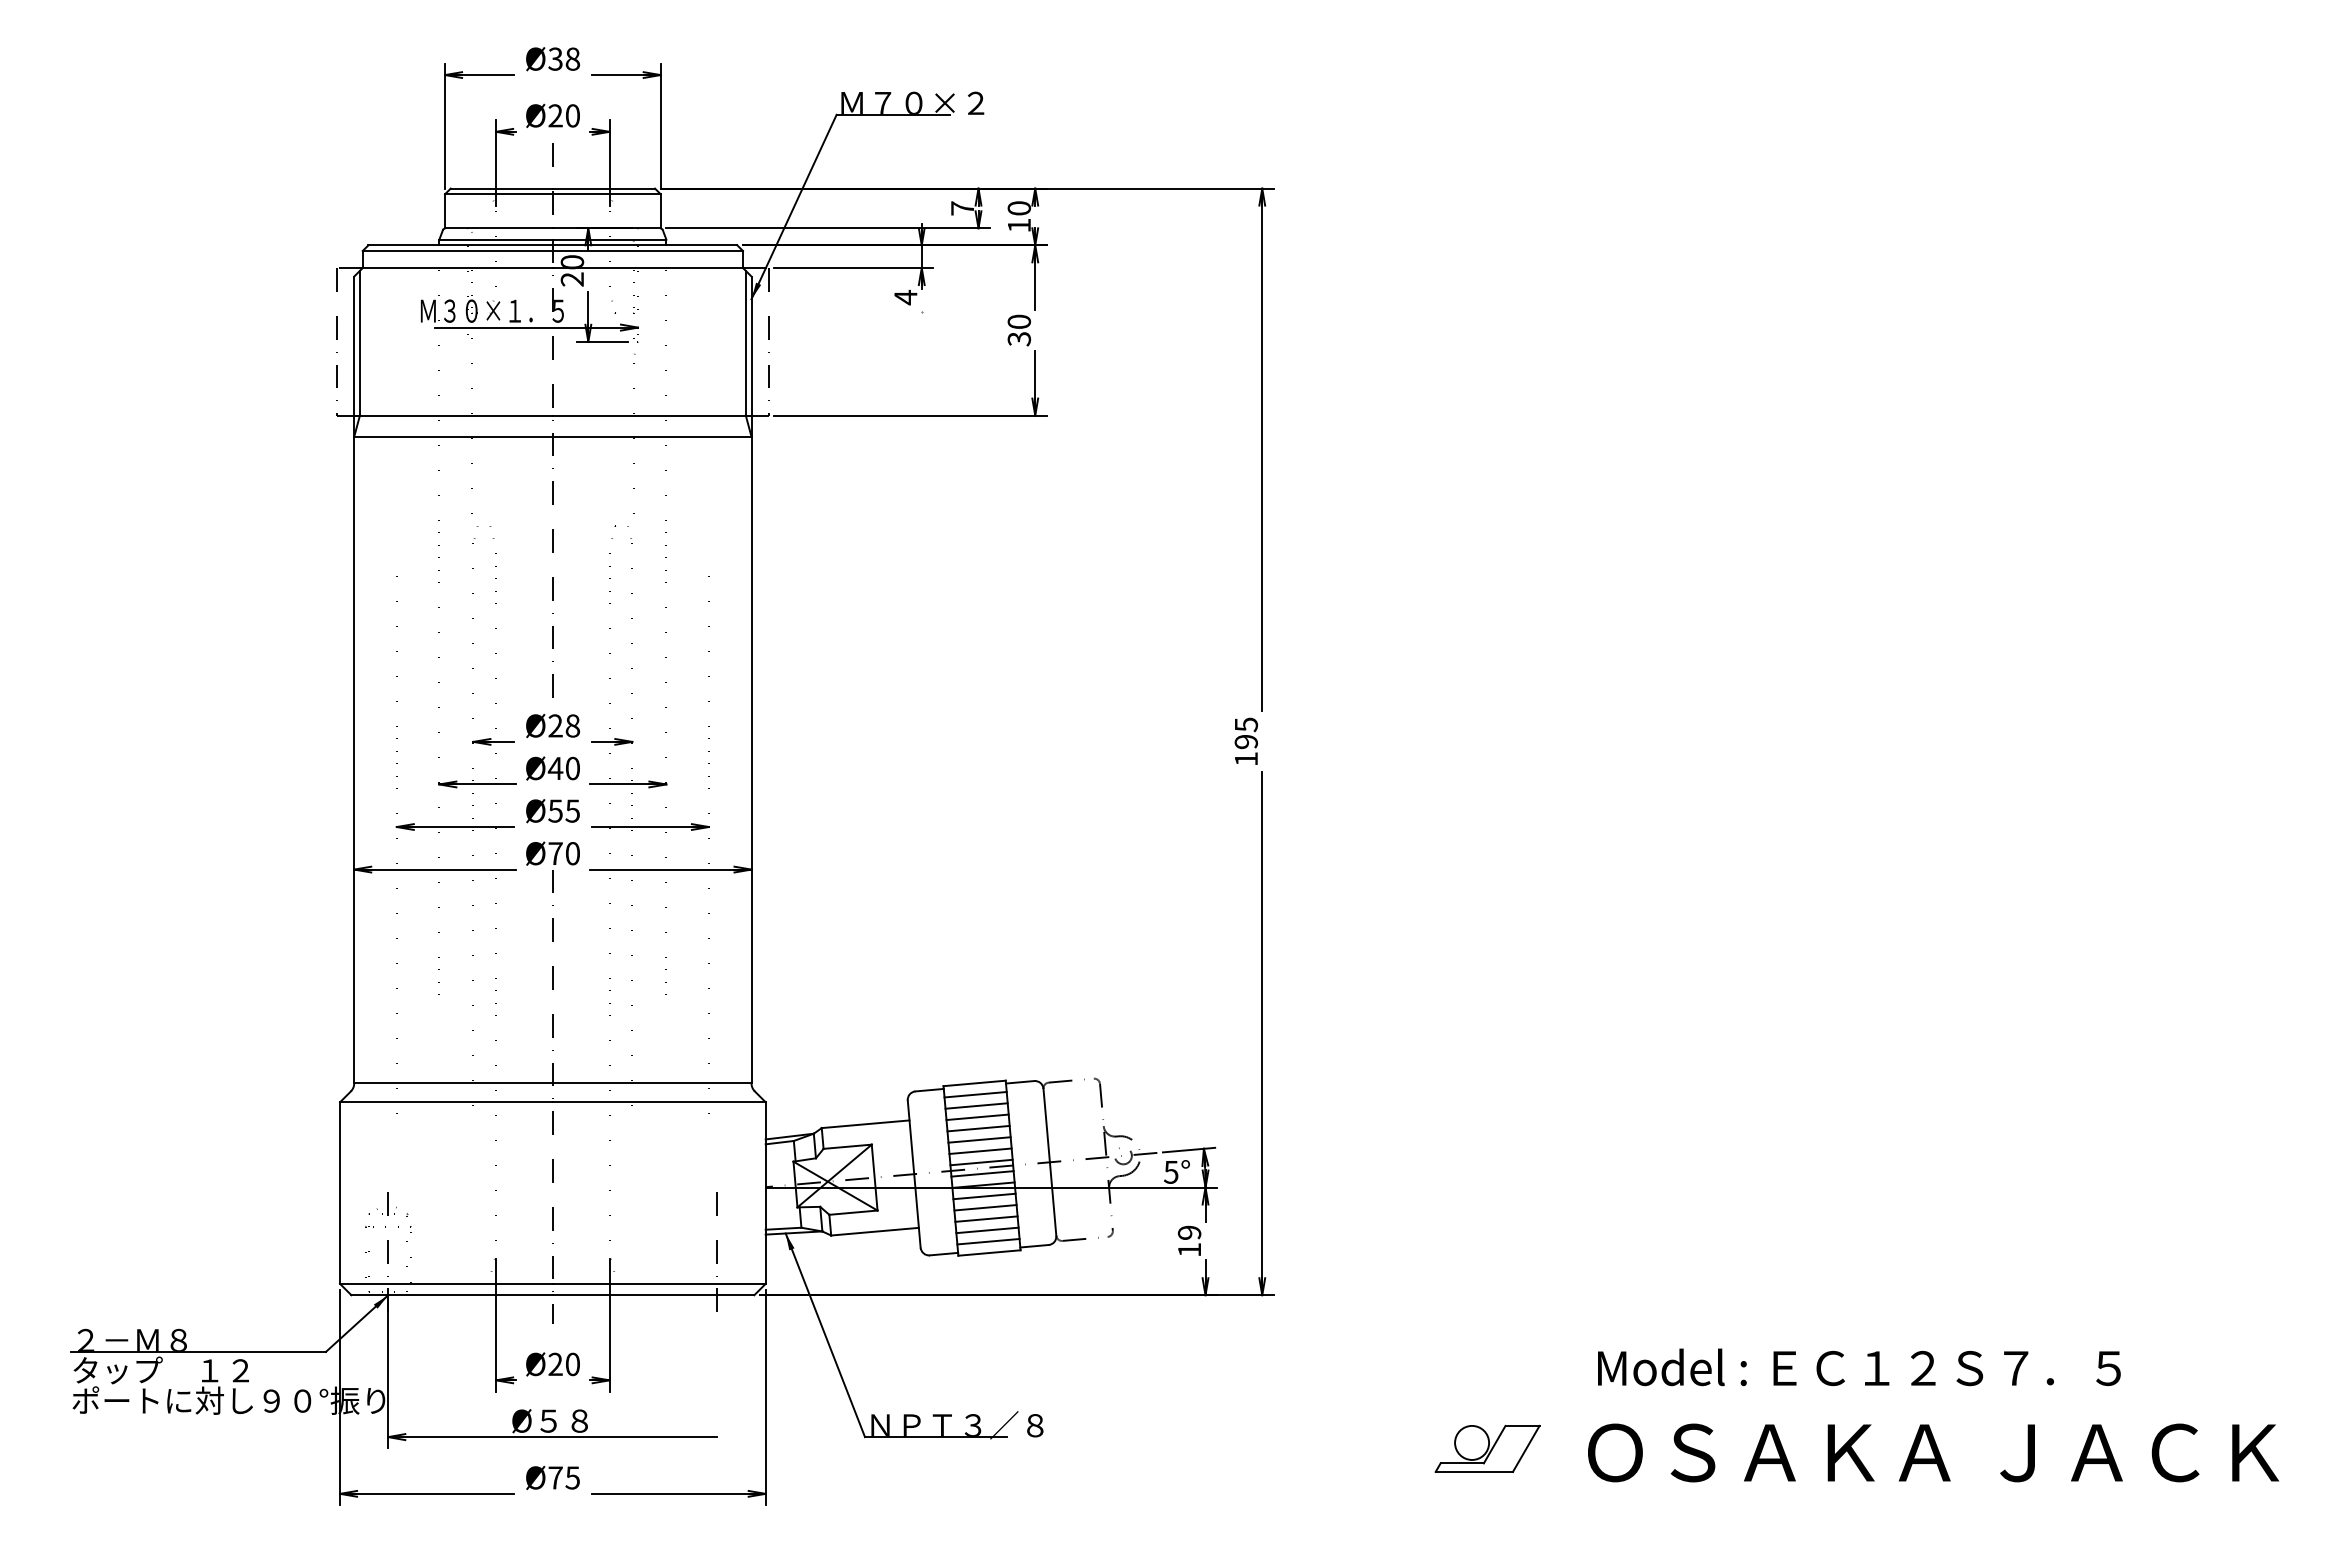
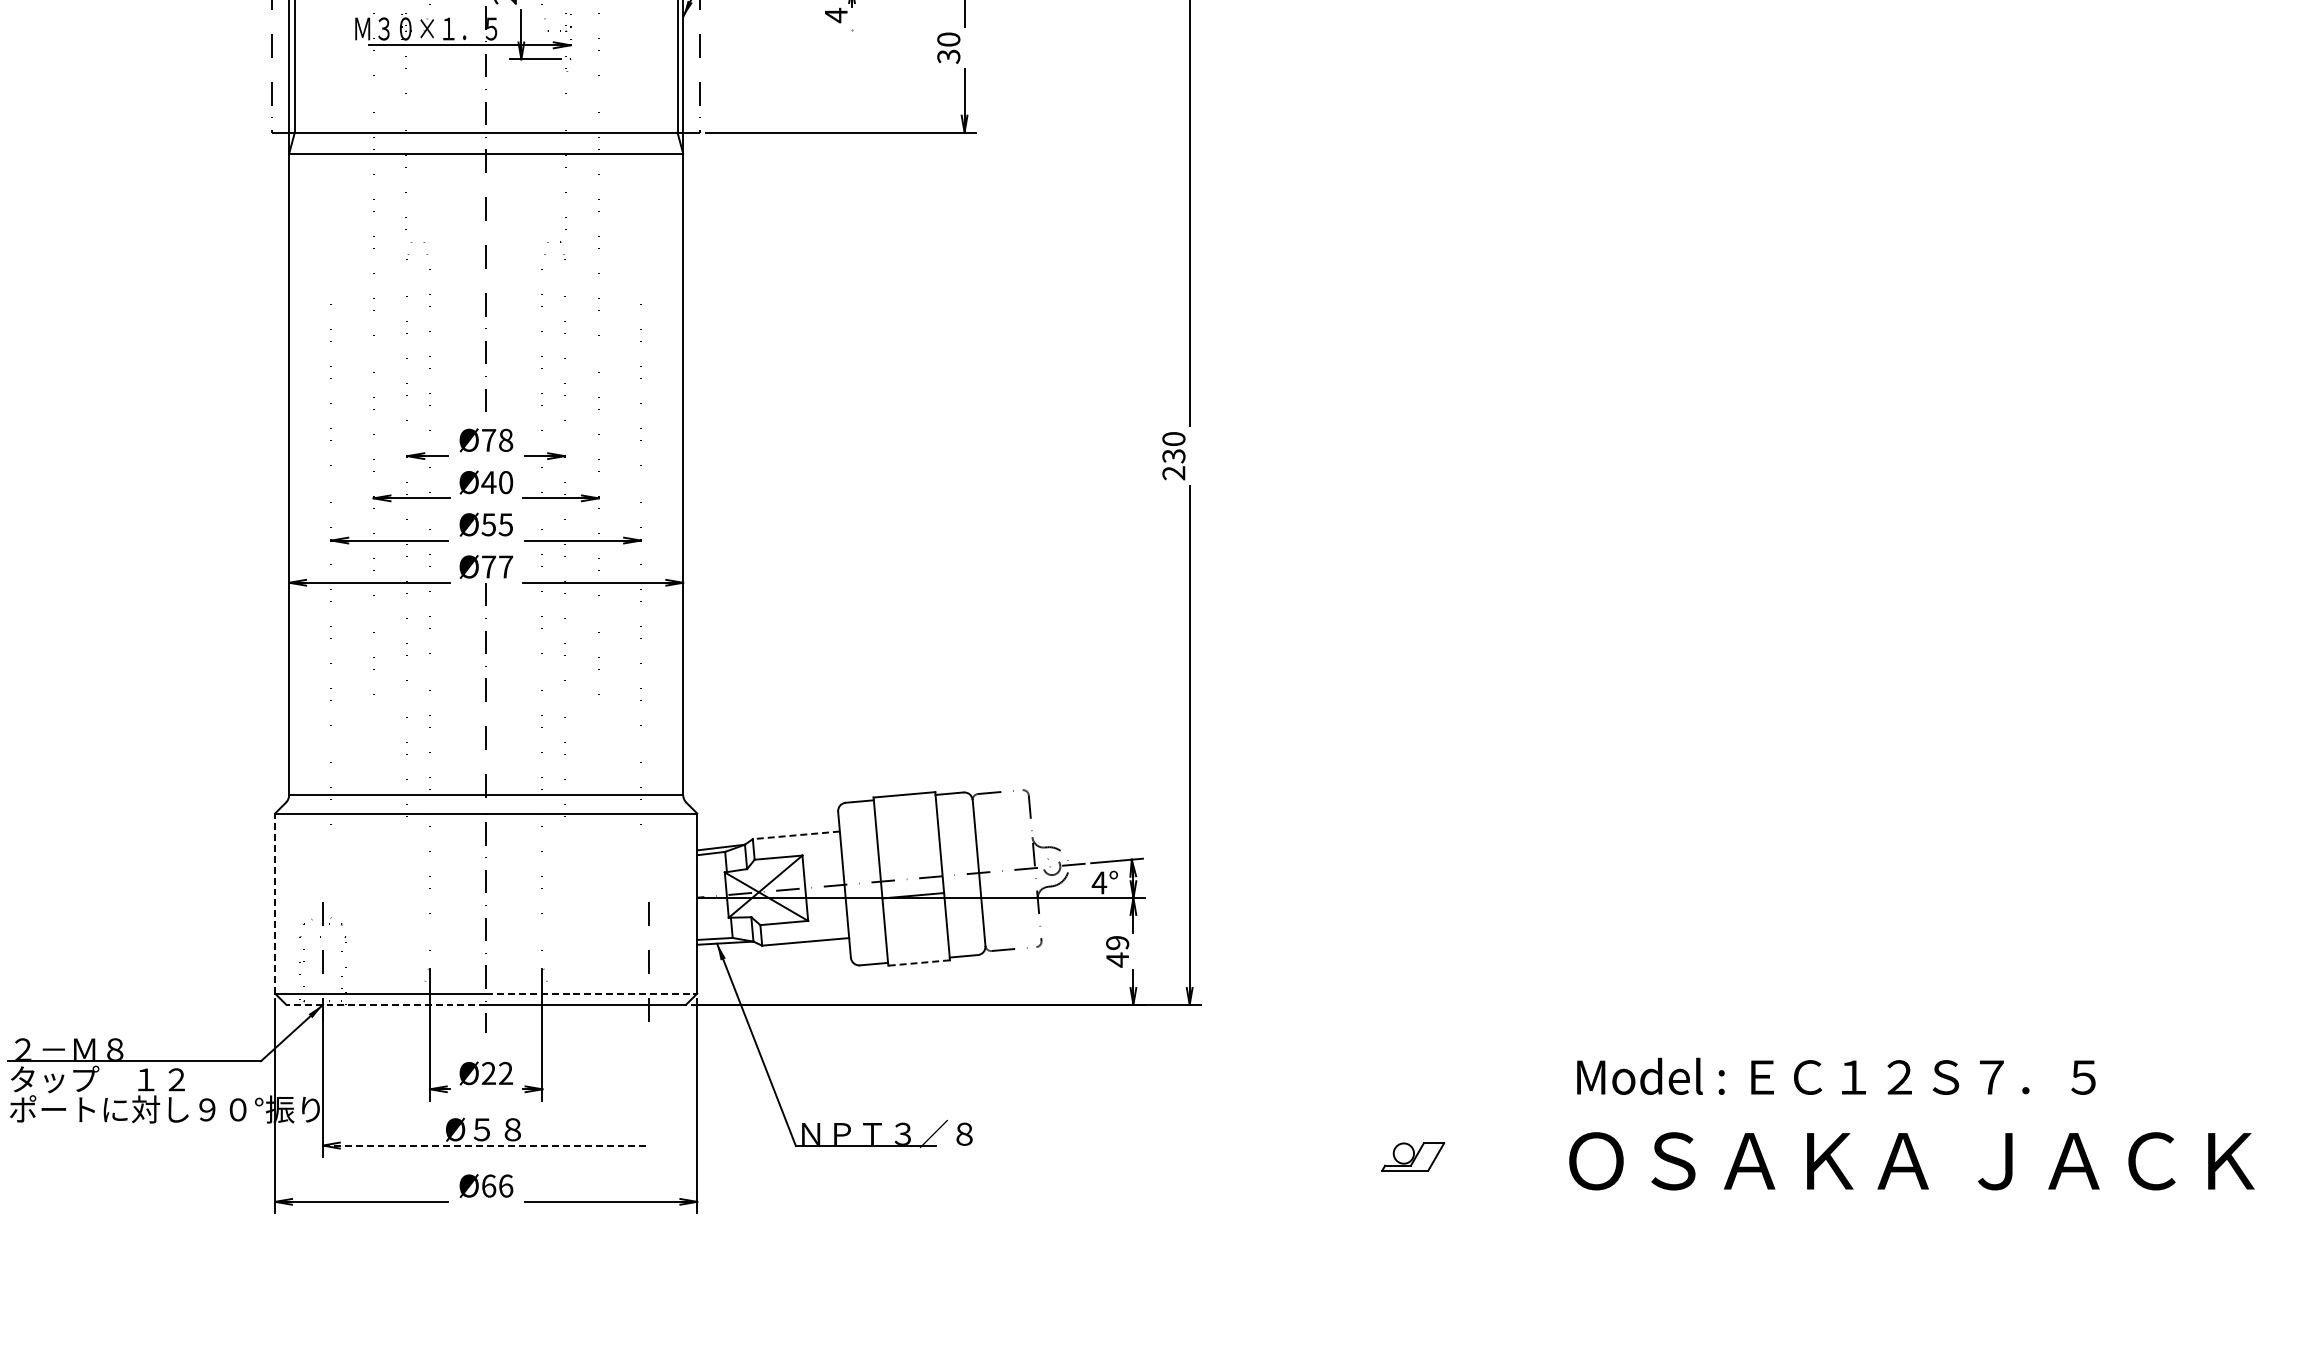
text: (555, 725) -> (488, 439), Ø28 -> Ø78
text: (1245, 741) -> (1173, 455), 195 -> 230
text: (572, 853) -> (505, 566), Ø70 -> Ø77
line: (975, 1094) -> (905, 805), removed
line: (976, 1105) -> (906, 816), removed
line: (977, 1117) -> (907, 828), removed
line: (865, 1124) -> (796, 835), solid -> dashed
line: (978, 1128) -> (908, 839), removed
line: (979, 1139) -> (909, 850), removed
line: (980, 1150) -> (910, 861), removed
line: (981, 1162) -> (911, 873), removed
text: (1170, 1172) -> (1098, 883), 5° -> 4°
line: (982, 1173) -> (912, 884), removed
line: (340, 1193) -> (275, 903), solid -> dashed
line: (984, 1196) -> (914, 906), removed
line: (985, 1207) -> (915, 917), removed
line: (986, 1218) -> (916, 928), removed
line: (987, 1230) -> (917, 940), removed
line: (988, 1241) -> (918, 951), removed
text: (1189, 1249) -> (1117, 959), 19 -> 49
line: (988, 1253) -> (918, 963), solid -> dashed
line: (659, 1283) -> (591, 993), solid -> dashed
line: (452, 1295) -> (386, 1005), solid -> dashed
text: (572, 1364) -> (505, 1073), Ø20 -> Ø22
text: (1859, 1367) -> (1836, 1076), moved
line: (552, 1437) -> (485, 1145), solid -> dashed
part: (1487, 1448) -> (1413, 1156), size x0.6
text: (1933, 1452) -> (1911, 1160), moved
text: (564, 1477) -> (497, 1185), Ø75 -> Ø66

